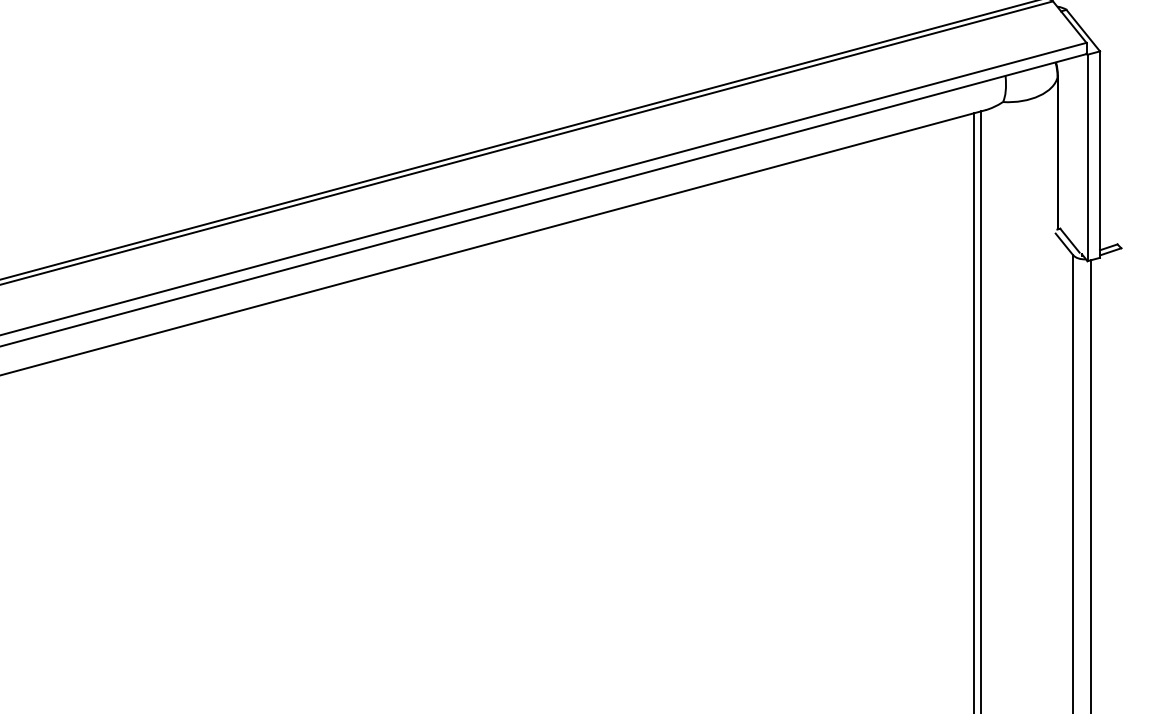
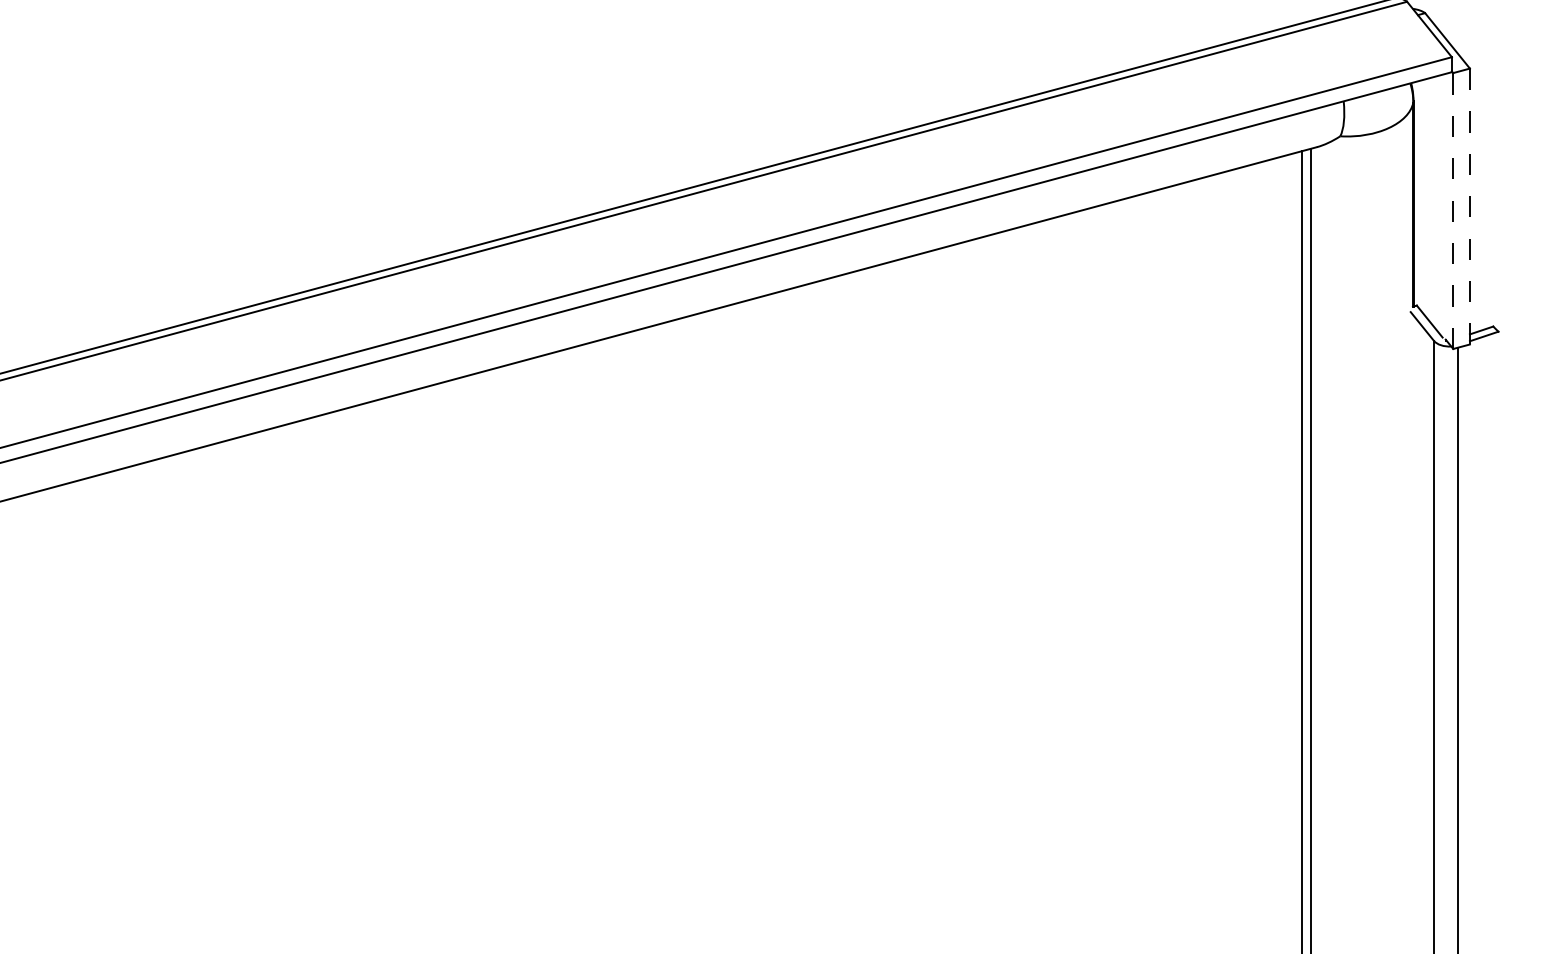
line: (1099, 154) -> (1469, 206), solid -> dashed
line: (1087, 158) -> (1453, 211), solid -> dashed

